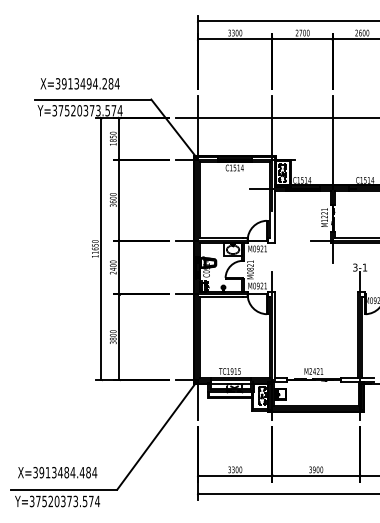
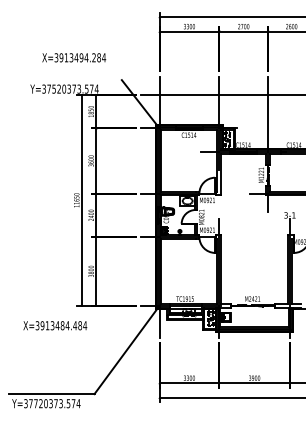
text: (79, 83) -> (73, 57), moved
line: (93, 99) -> (75, 80), removed
text: (57, 472) -> (55, 325), moved
text: (44, 501) -> (35, 403), Y=37520373.574 -> Y=37720373.574

